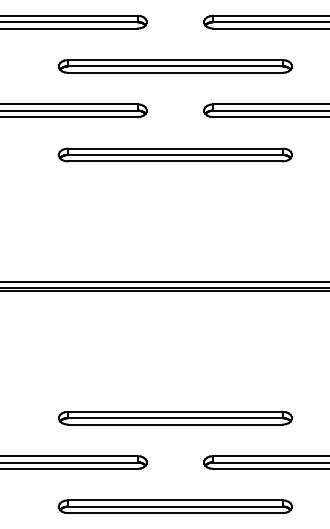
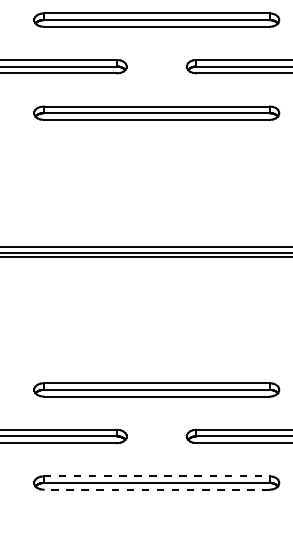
line: (175, 500) -> (156, 476), solid -> dashed
line: (175, 513) -> (156, 490), solid -> dashed

